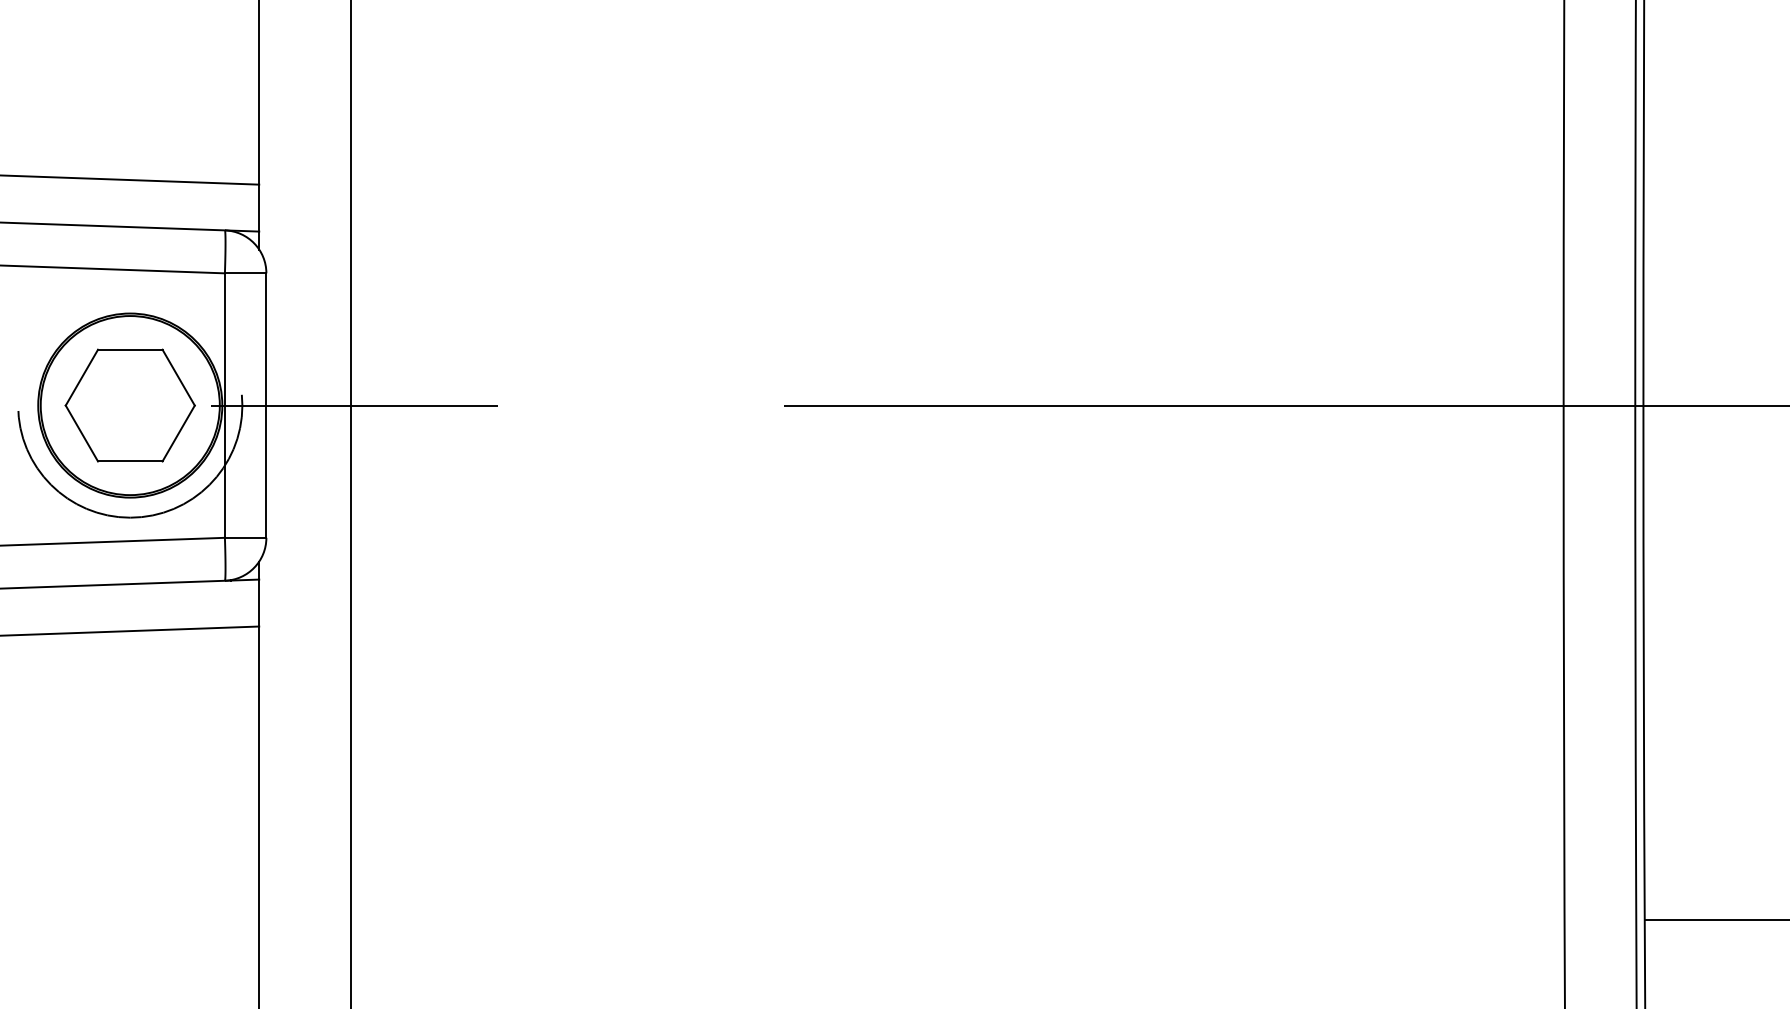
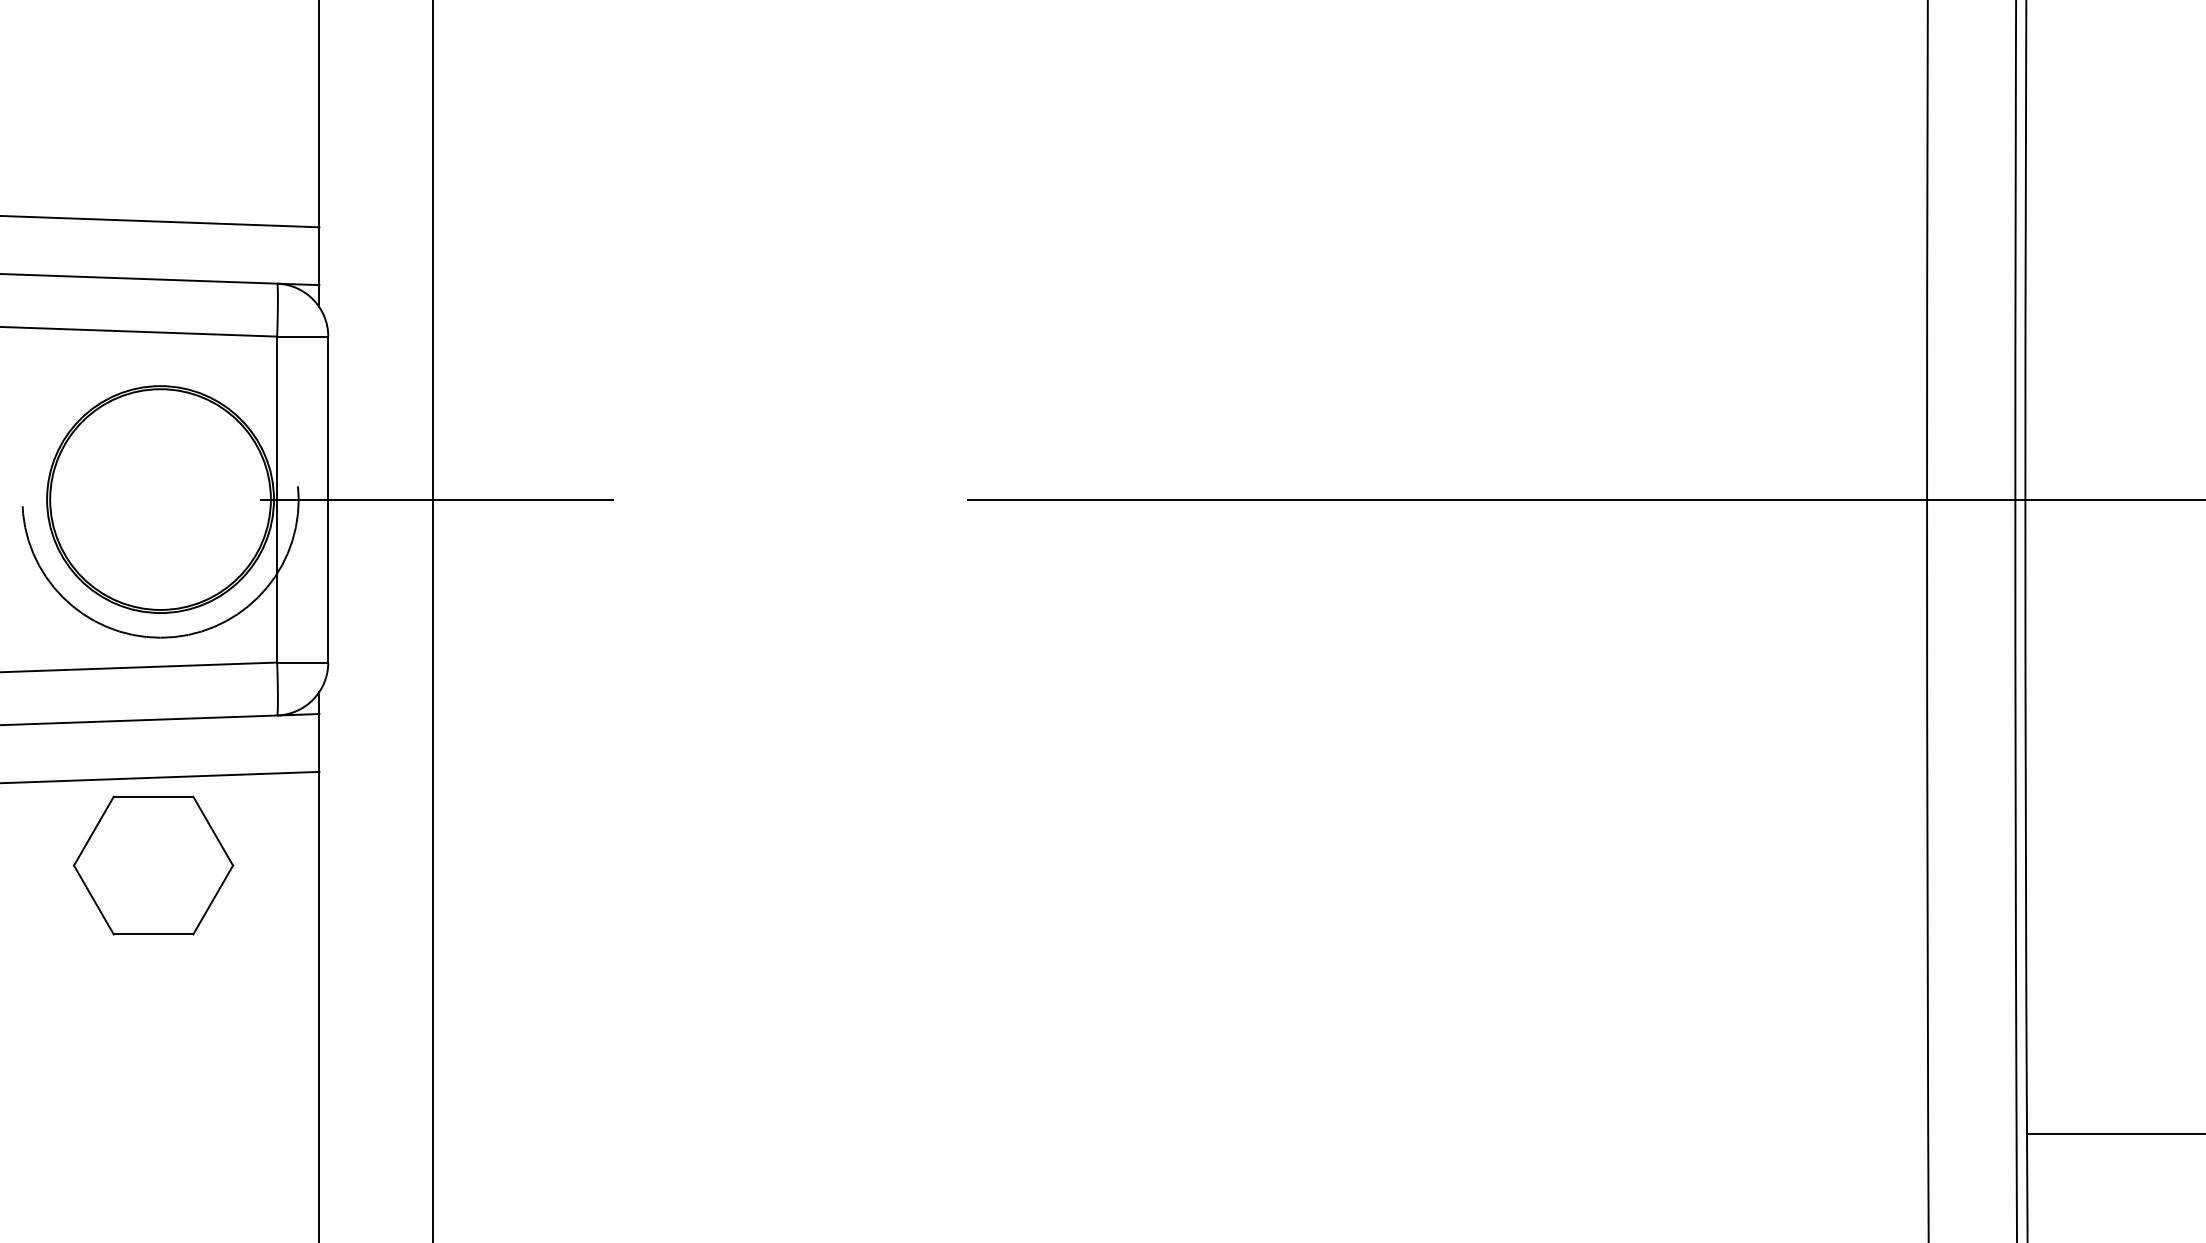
part: (130, 405) -> (153, 865), moved

